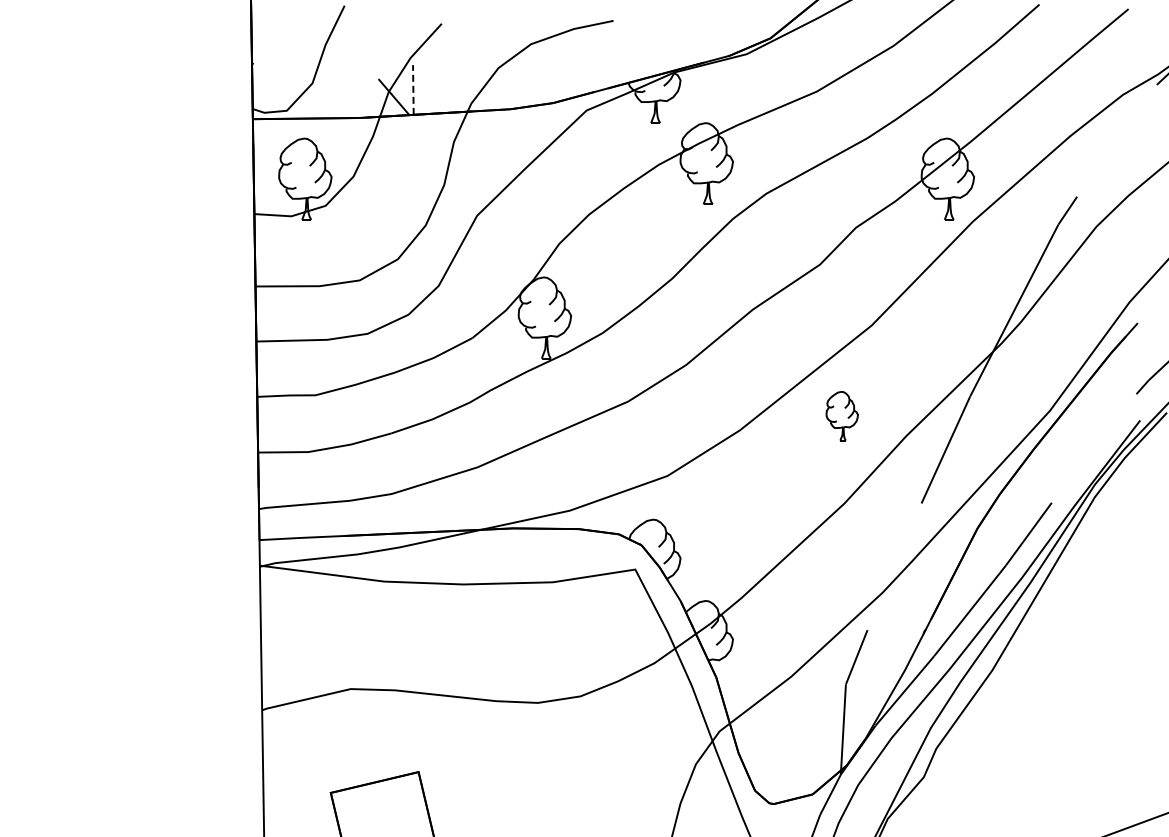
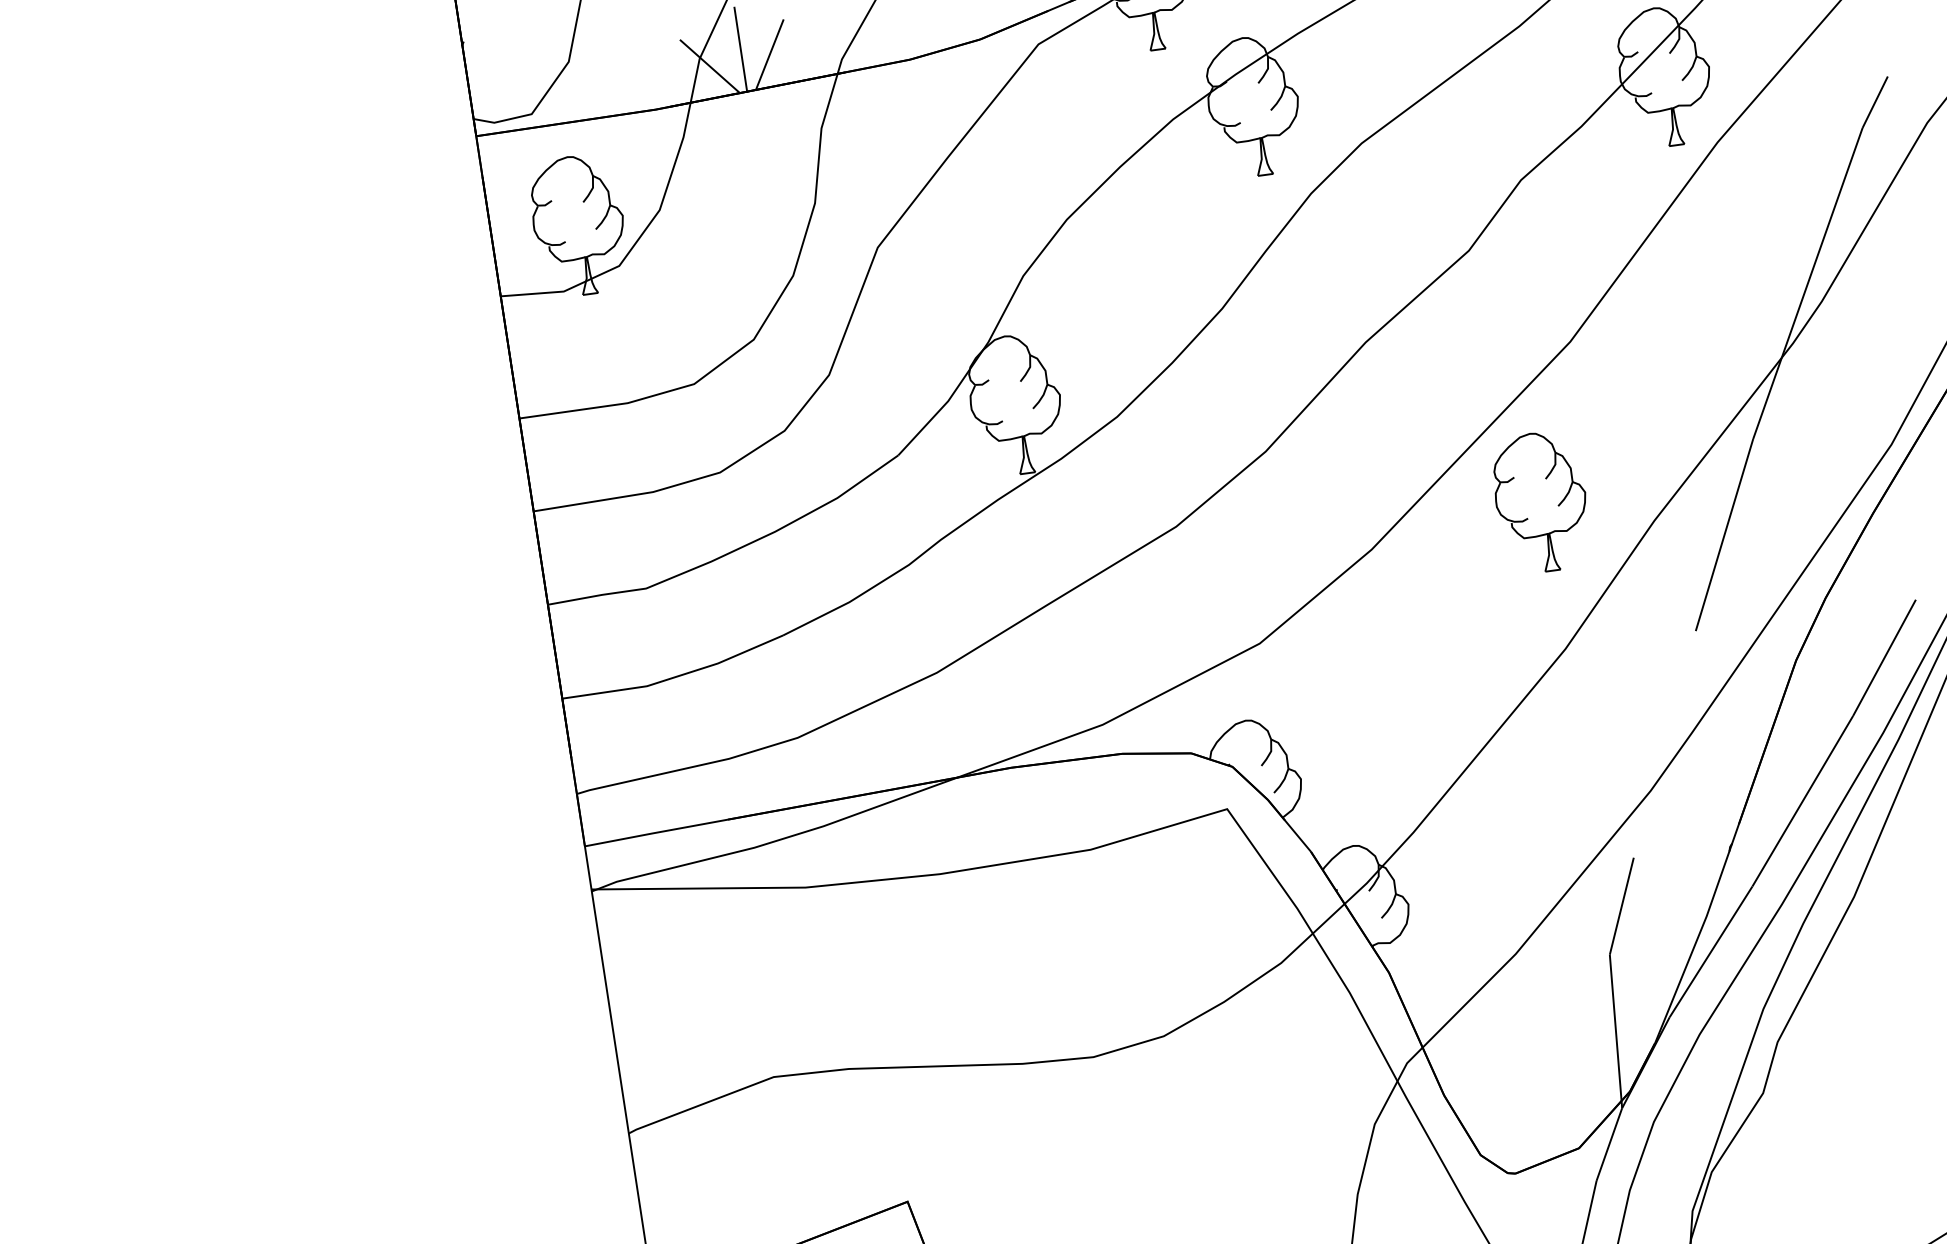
line: (413, 89) -> (740, 48), dashed -> solid
line: (429, 95) -> (769, 55), added
part: (842, 415) -> (1541, 500), size x1.67

